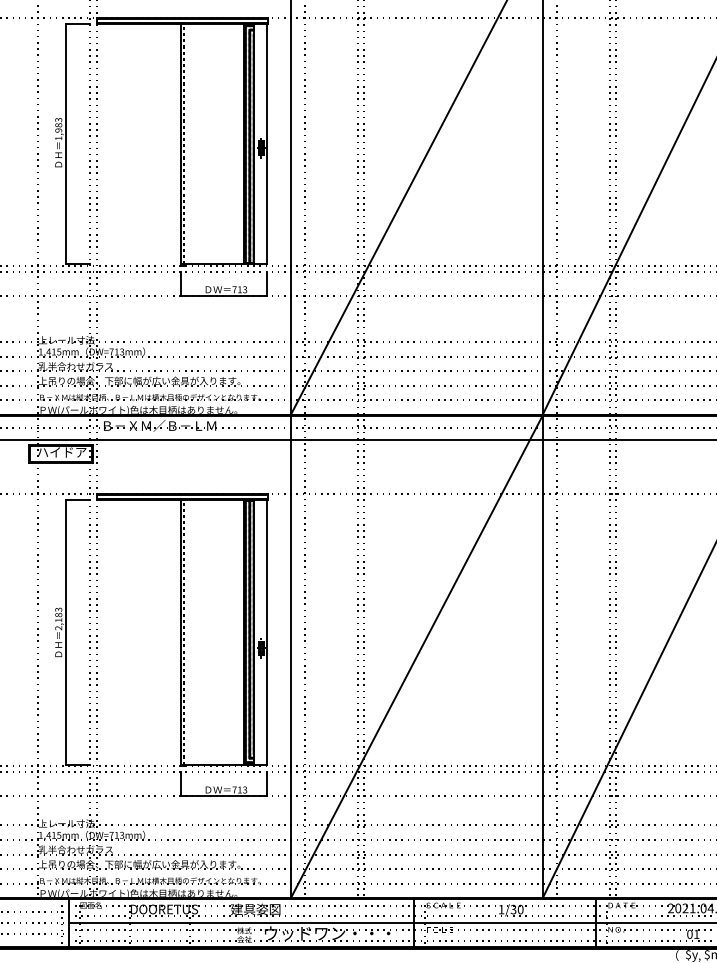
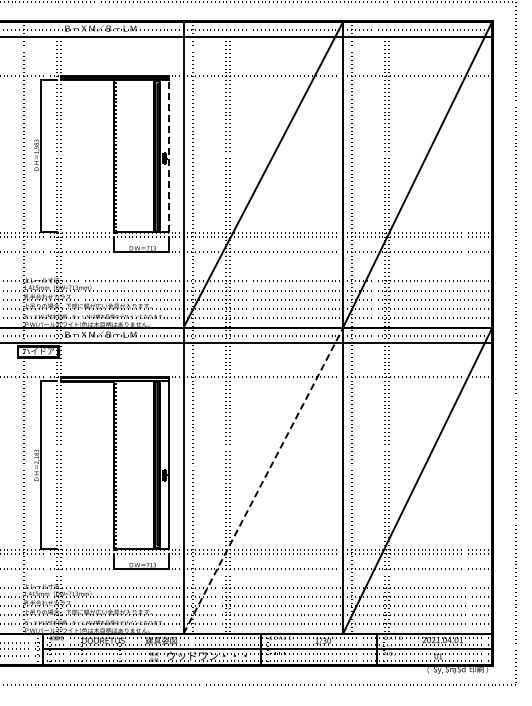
line: (266, 143) -> (168, 155), solid -> dashed
line: (416, 656) -> (263, 480), solid -> dashed

